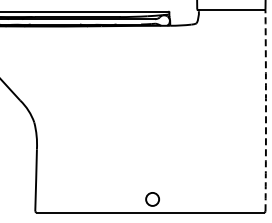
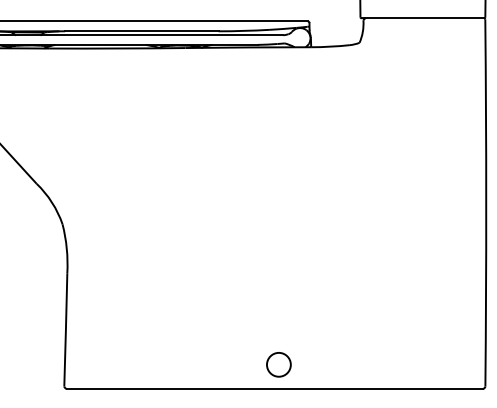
arc: (265, 110) -> (485, 202), dashed -> solid

